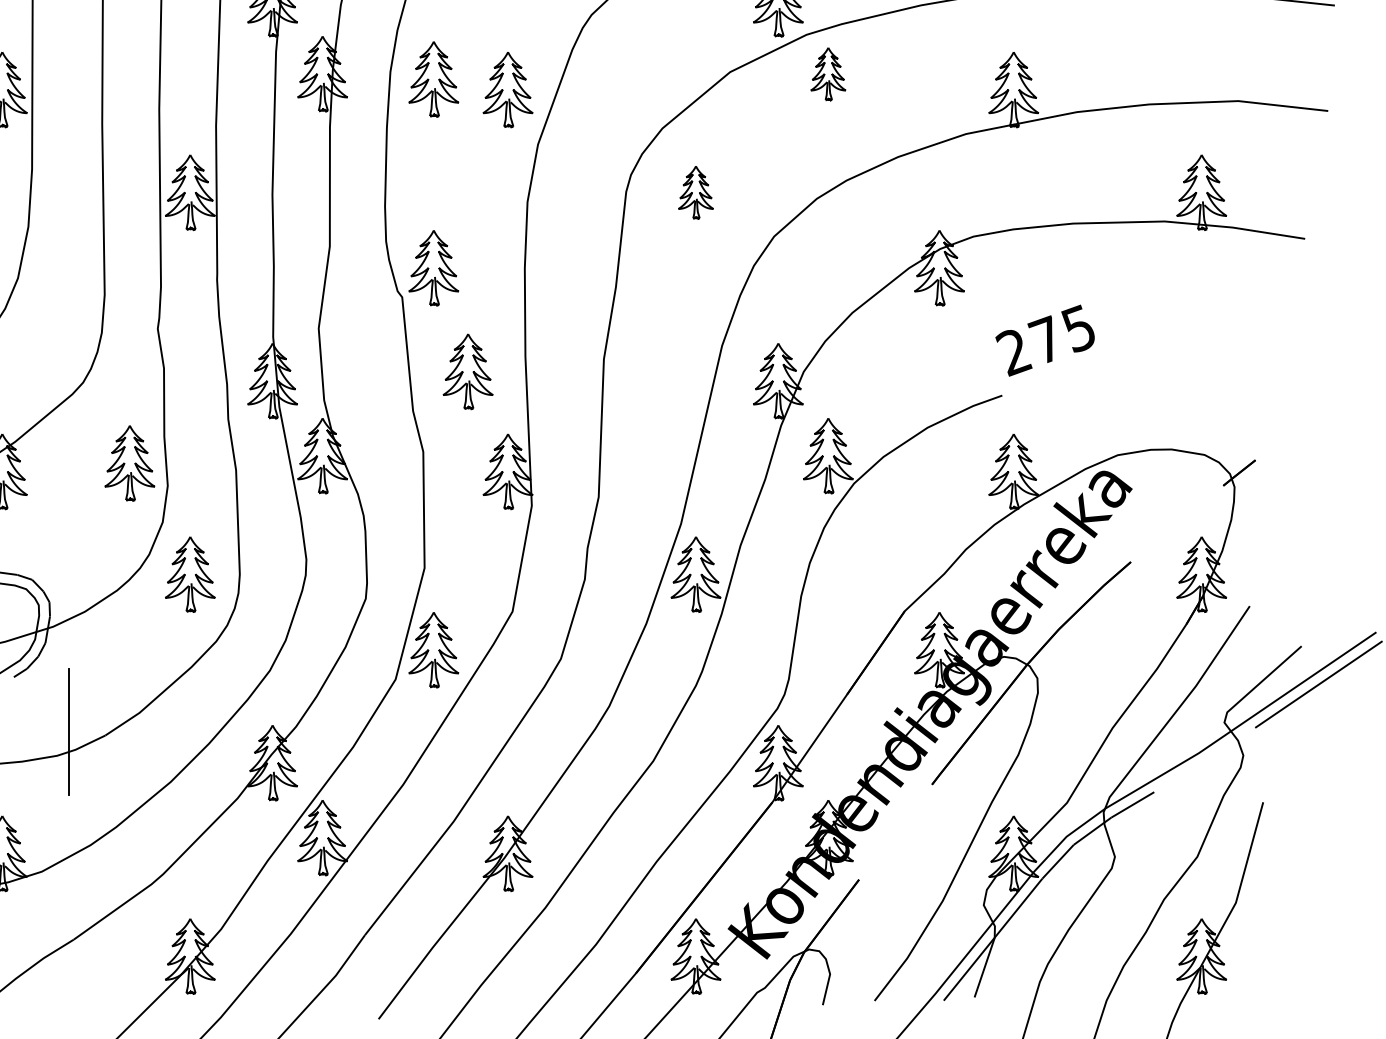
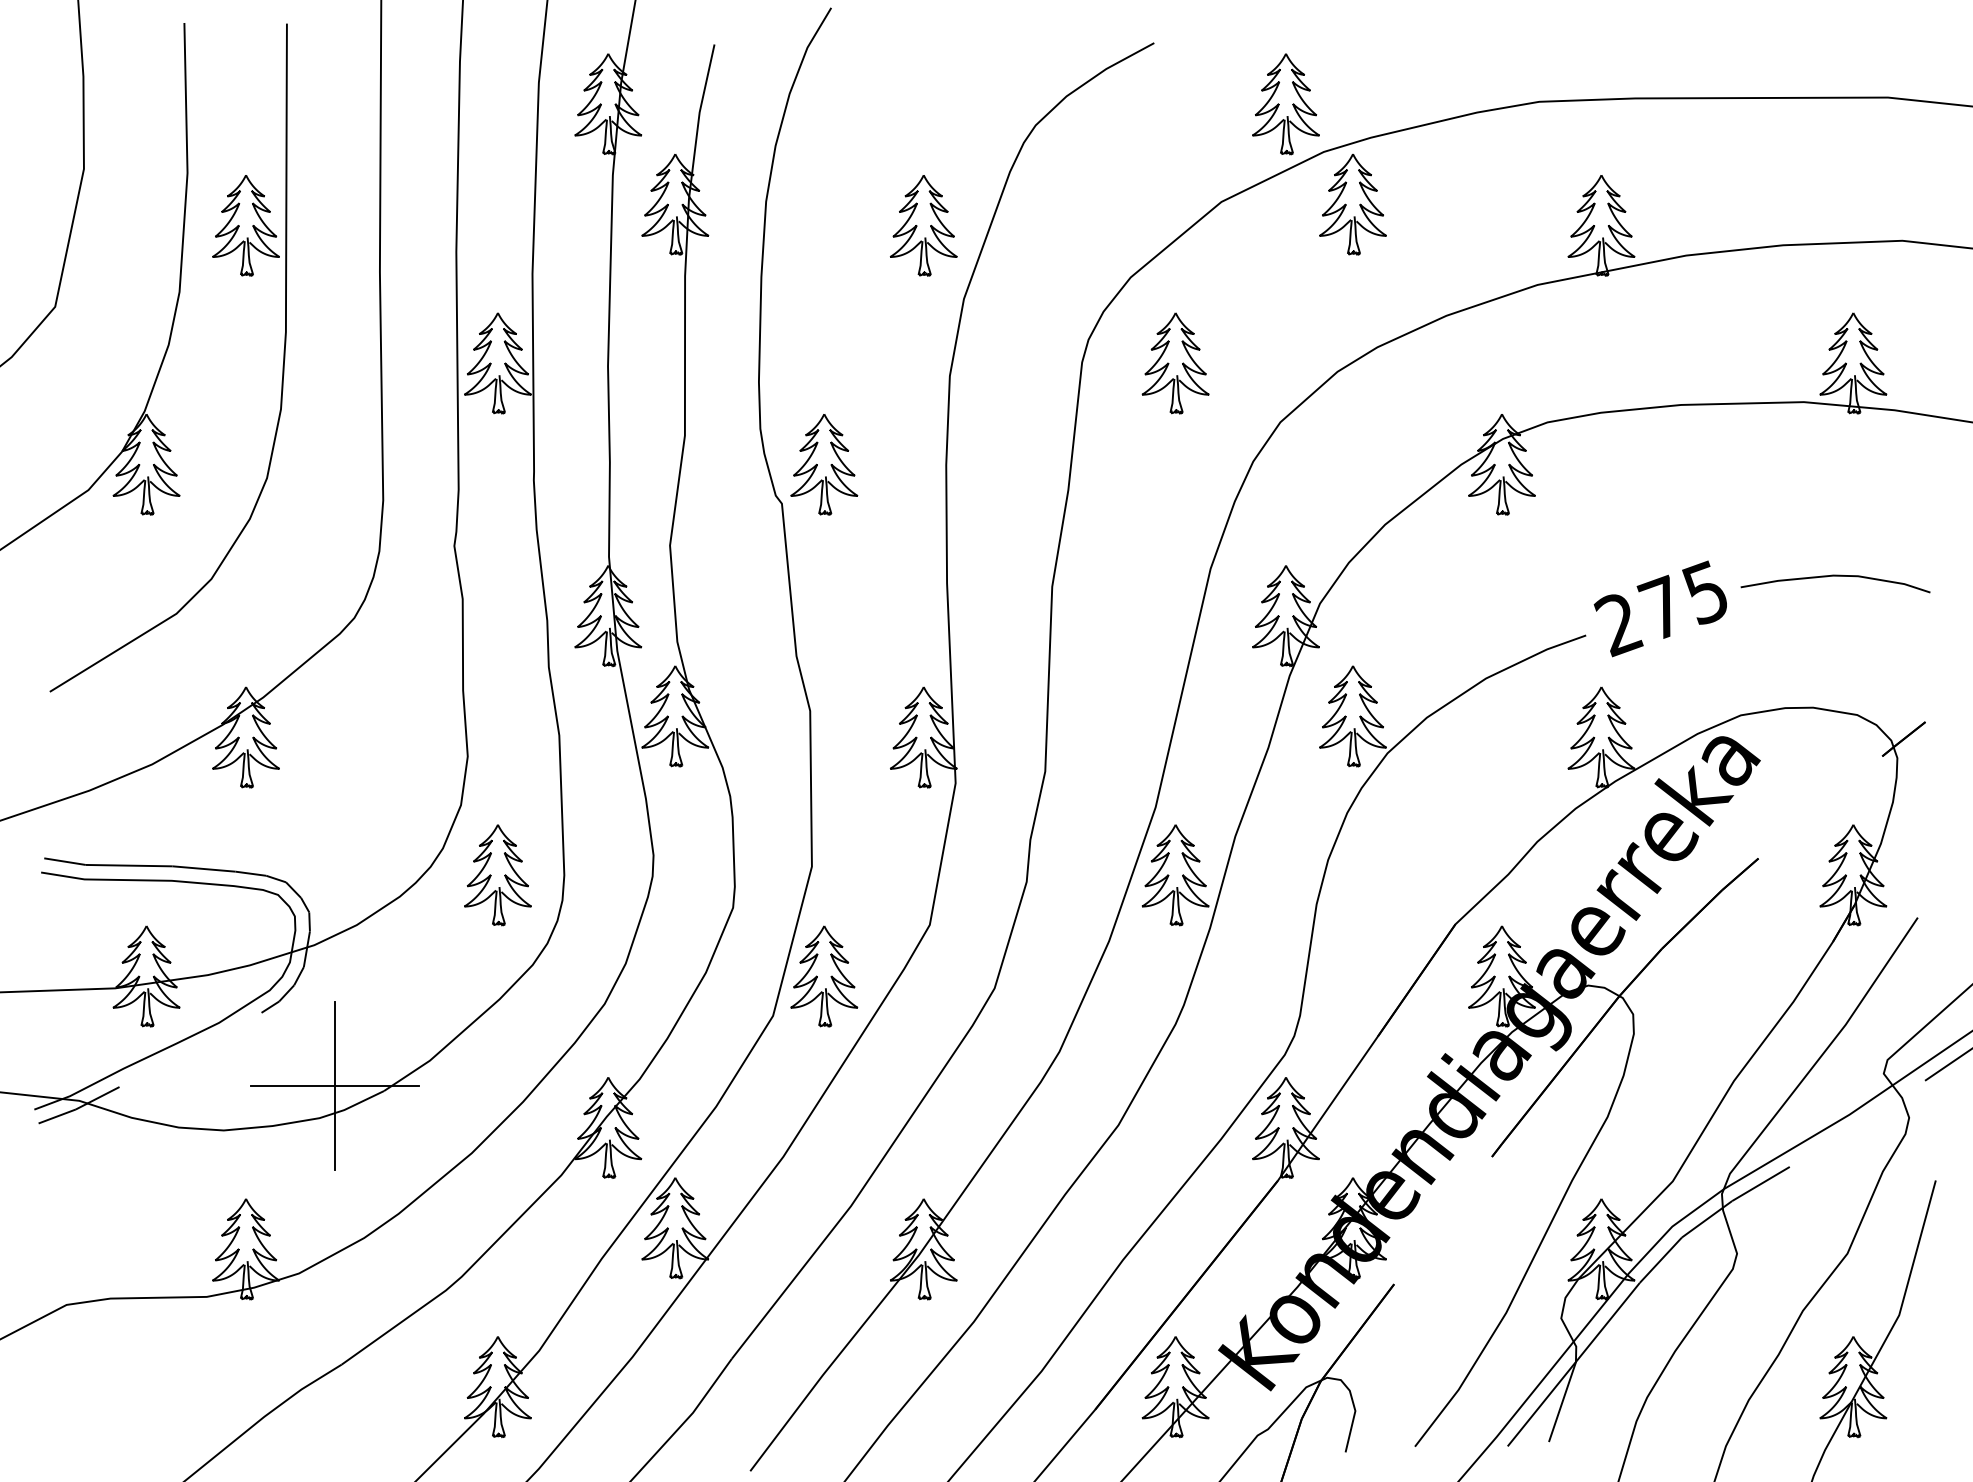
part: (827, 74) -> (1352, 204), size x1.43
part: (433, 79) -> (824, 211), removed
part: (695, 192) -> (1175, 363), size x1.43
text: (1044, 340) -> (1659, 608), moved
curve: (1188, 351) -> (1835, 576), added
part: (468, 371) -> (870, 603), removed
part: (129, 463) -> (416, 726), removed
line: (69, 732) -> (335, 1086), added

